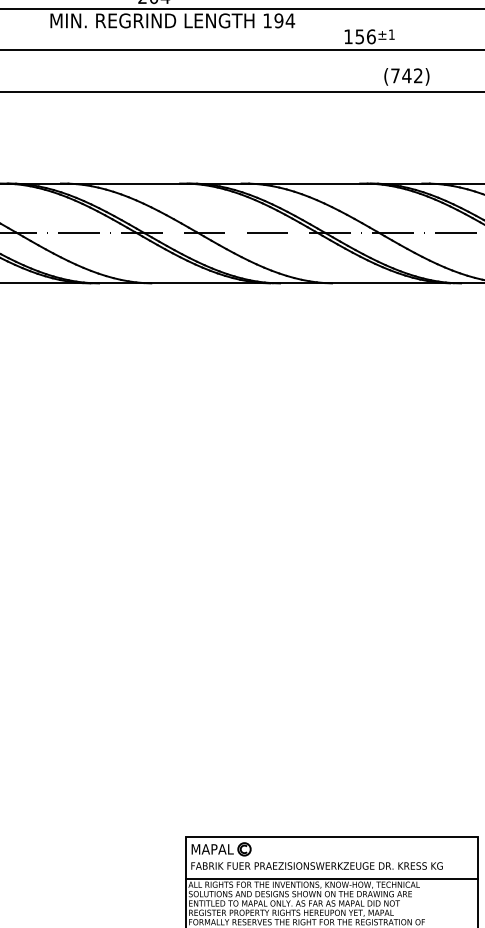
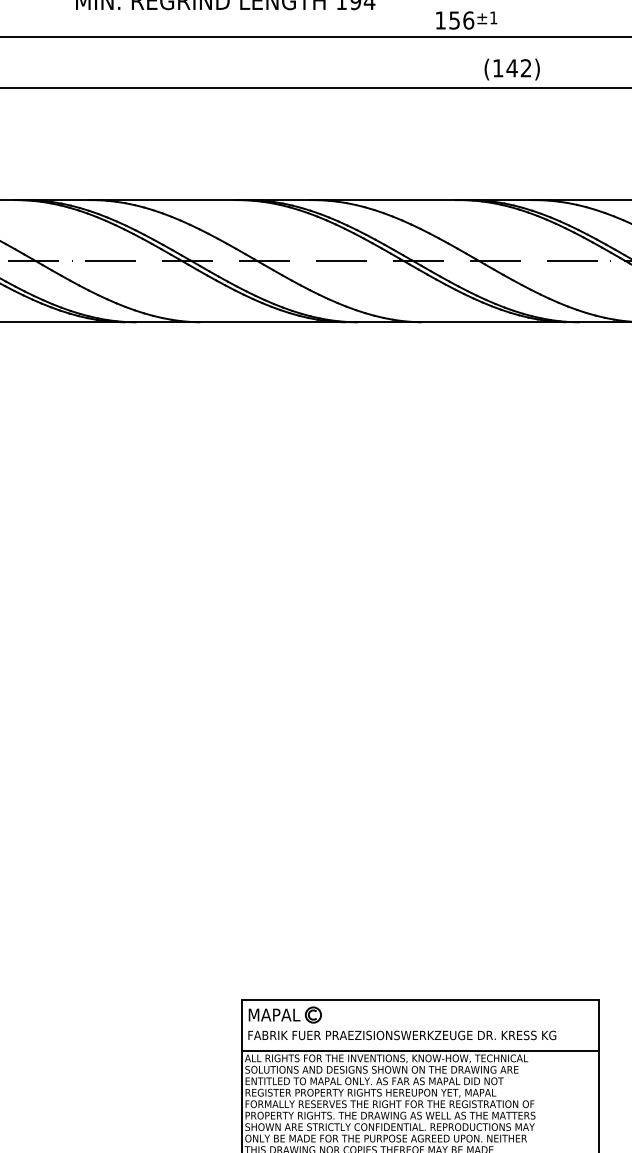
text: (395, 76) -> (498, 68), (742) -> (142)

